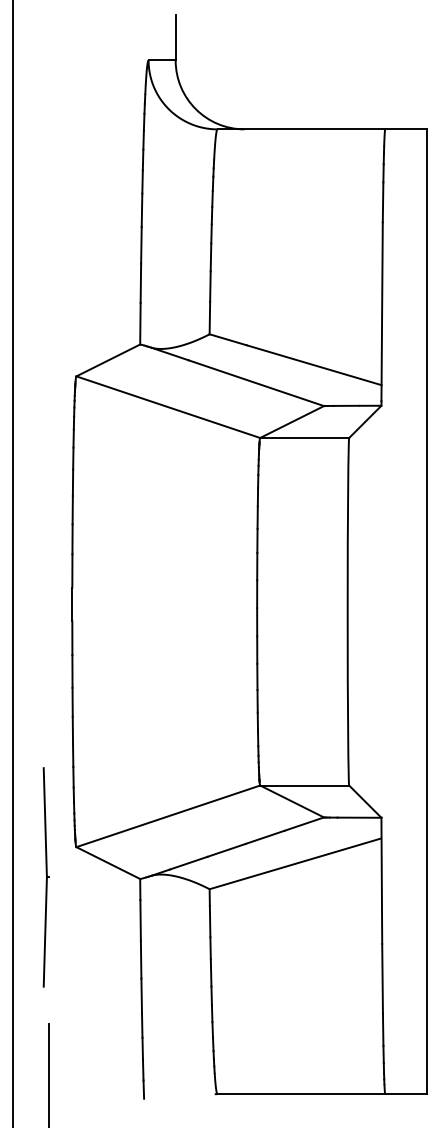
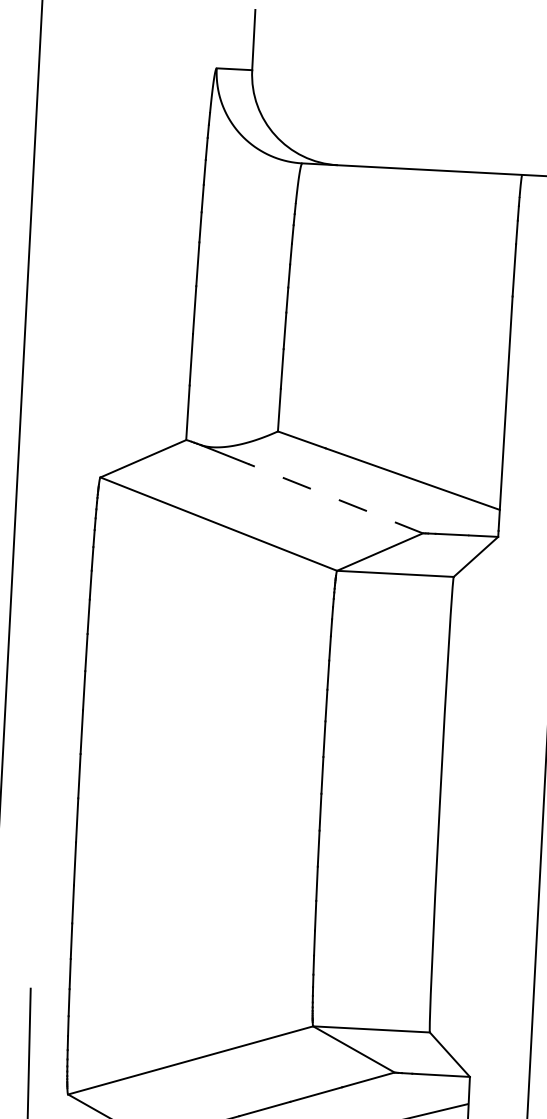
line: (256, 383) -> (336, 499), solid -> dashed

